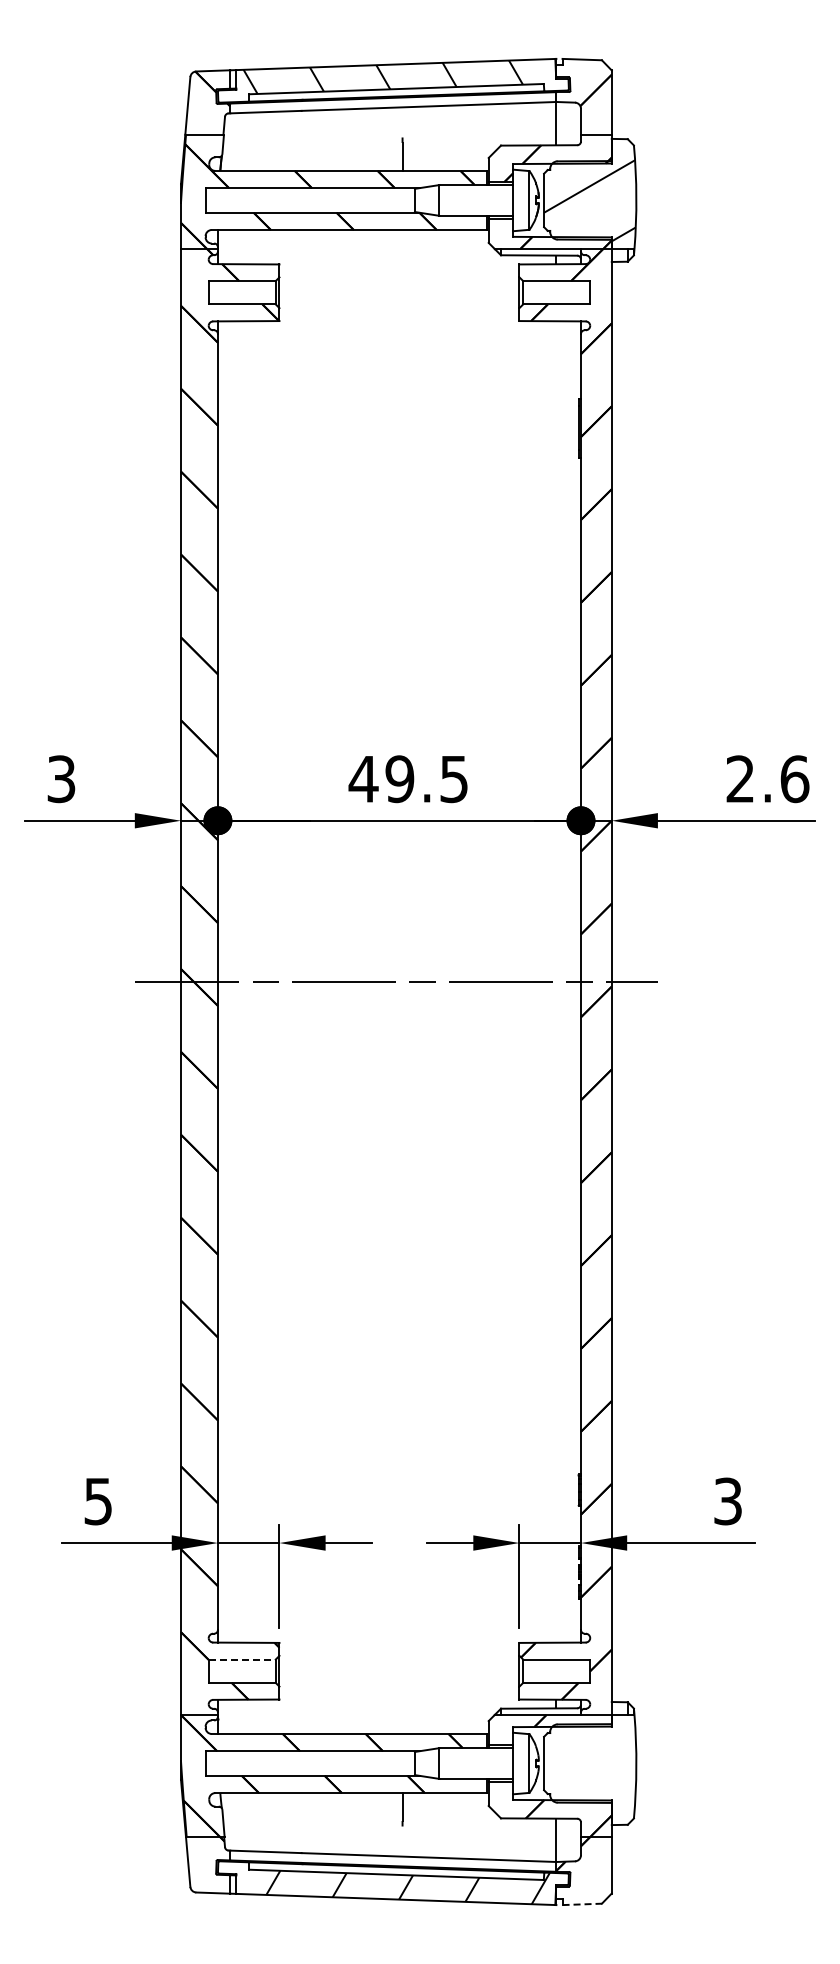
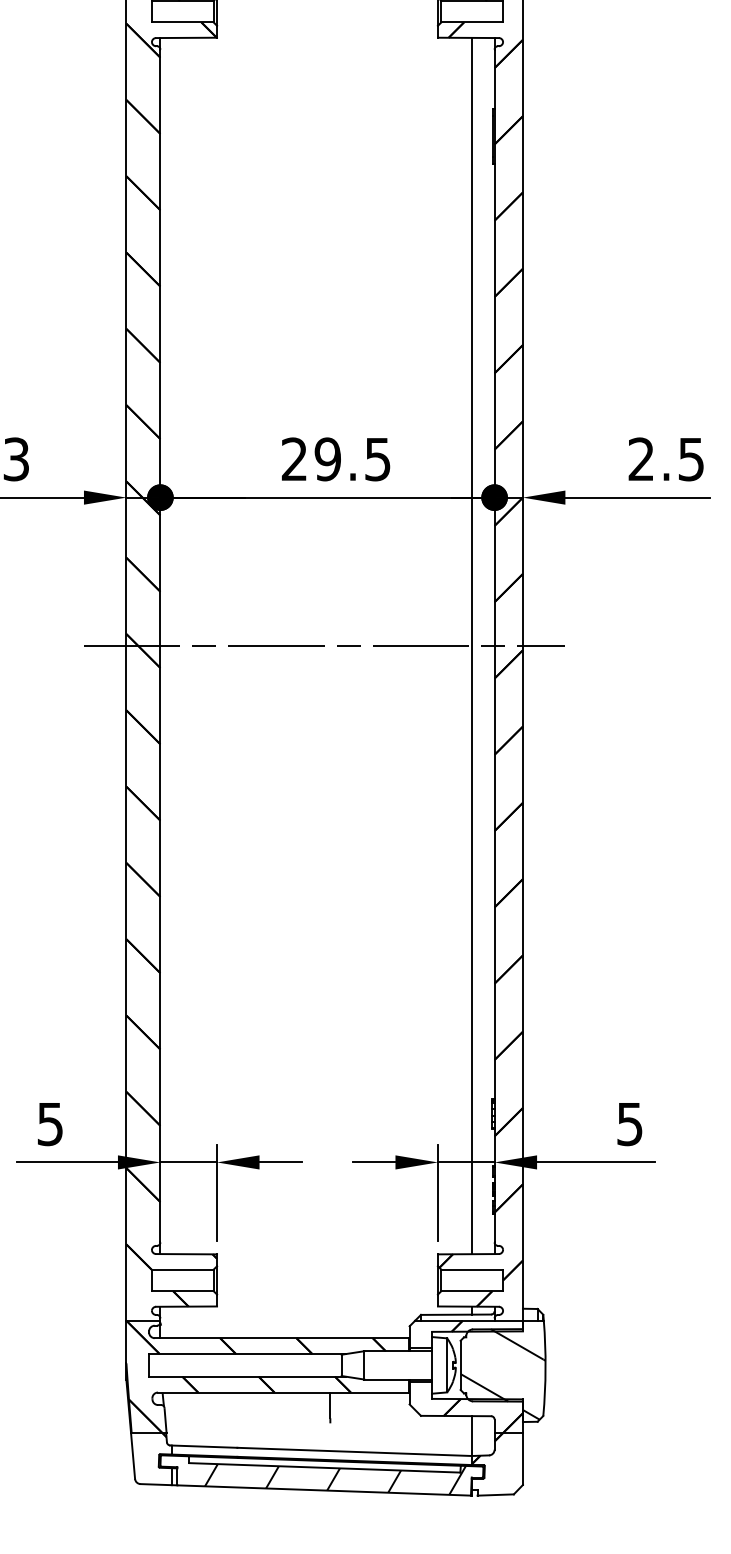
text: (363, 778) -> (294, 458), 49.5 -> 29.5
text: (794, 779) -> (691, 459), 2.6 -> 2.5
line: (556, 981) -> (472, 645), added
text: (727, 1500) -> (629, 1123), 3 -> 5
line: (242, 1659) -> (183, 1269), dashed -> solid
hatch: (590, 1773) -> (503, 1374), added
line: (582, 1904) -> (495, 1495), dashed -> solid

